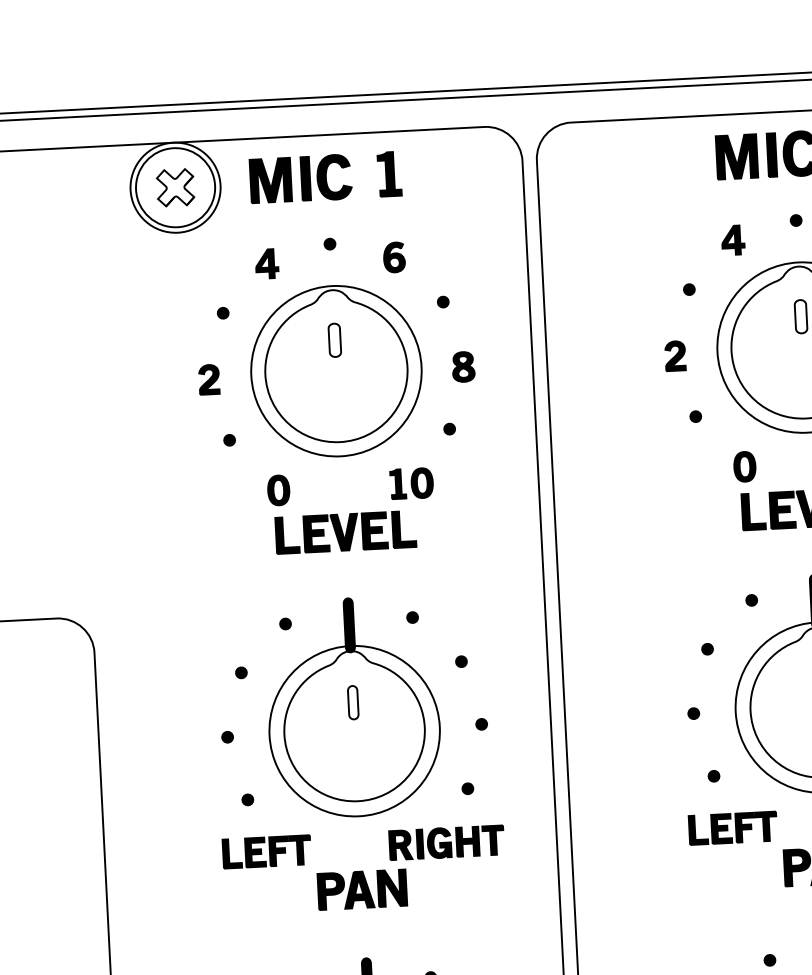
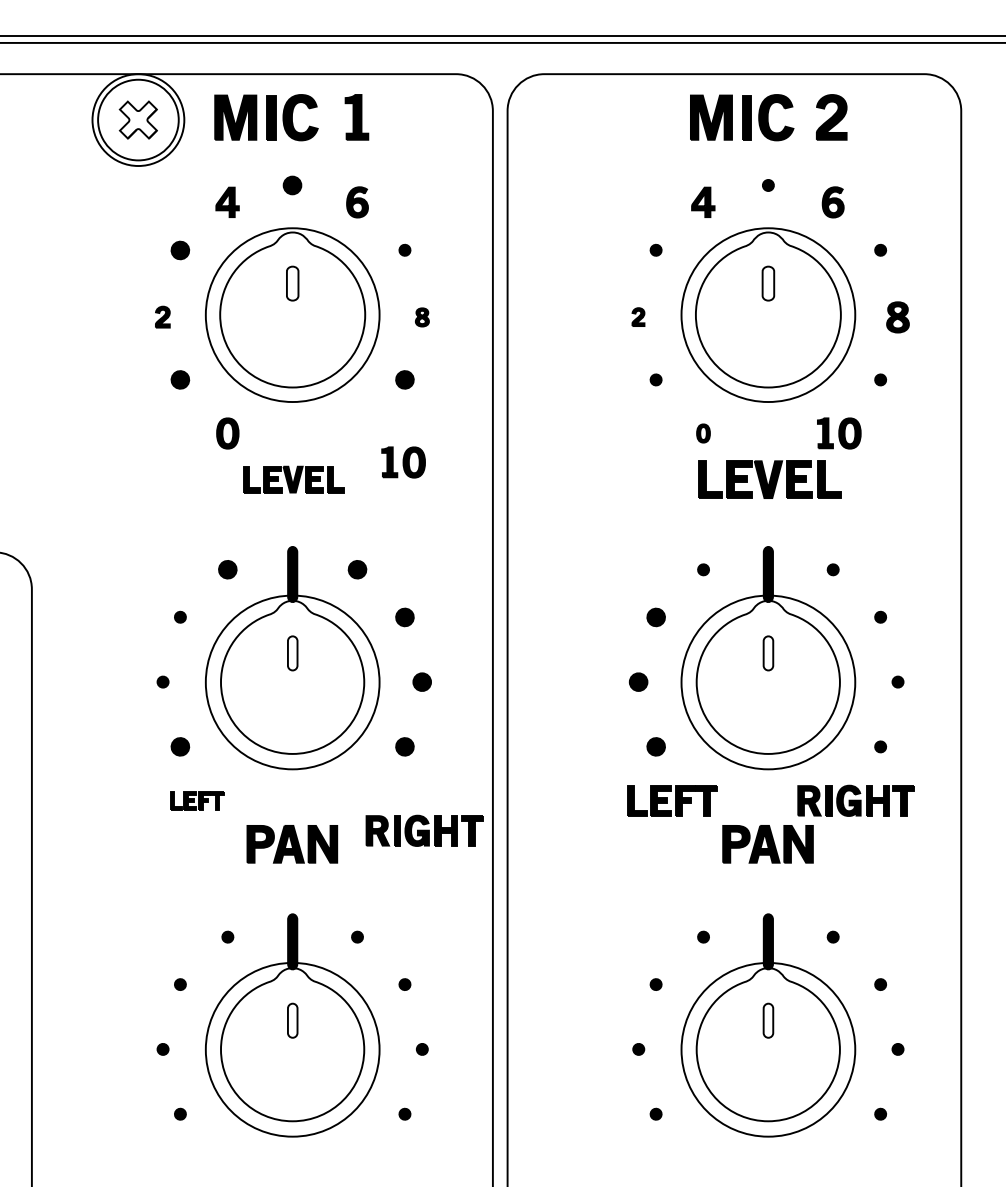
part: (329, 244) -> (292, 185), size x1.6
part: (223, 312) -> (180, 249), size x1.6
part: (675, 355) -> (638, 316), size x0.6
part: (463, 367) -> (422, 317), size x0.6
part: (208, 379) -> (162, 316), size x0.7
part: (449, 428) -> (404, 379), size x1.6
part: (229, 439) -> (180, 379), size x1.6
part: (744, 466) -> (703, 433), size x0.6
part: (411, 483) -> (403, 462), moved
part: (345, 532) -> (293, 479), size x0.7
part: (412, 617) -> (357, 569), size x1.6
part: (285, 623) -> (227, 569), size x1.6
part: (706, 648) -> (655, 616), size x1.6
part: (460, 660) -> (404, 616), size x1.6
part: (693, 713) -> (638, 681), size x1.6
part: (481, 723) -> (422, 681), size x1.6
part: (713, 775) -> (655, 746), size x1.6
part: (467, 788) -> (404, 746), size x1.6
part: (247, 799) -> (180, 746), size x1.6
part: (446, 842) -> (424, 830), moved
part: (267, 851) -> (197, 800), size x0.6

